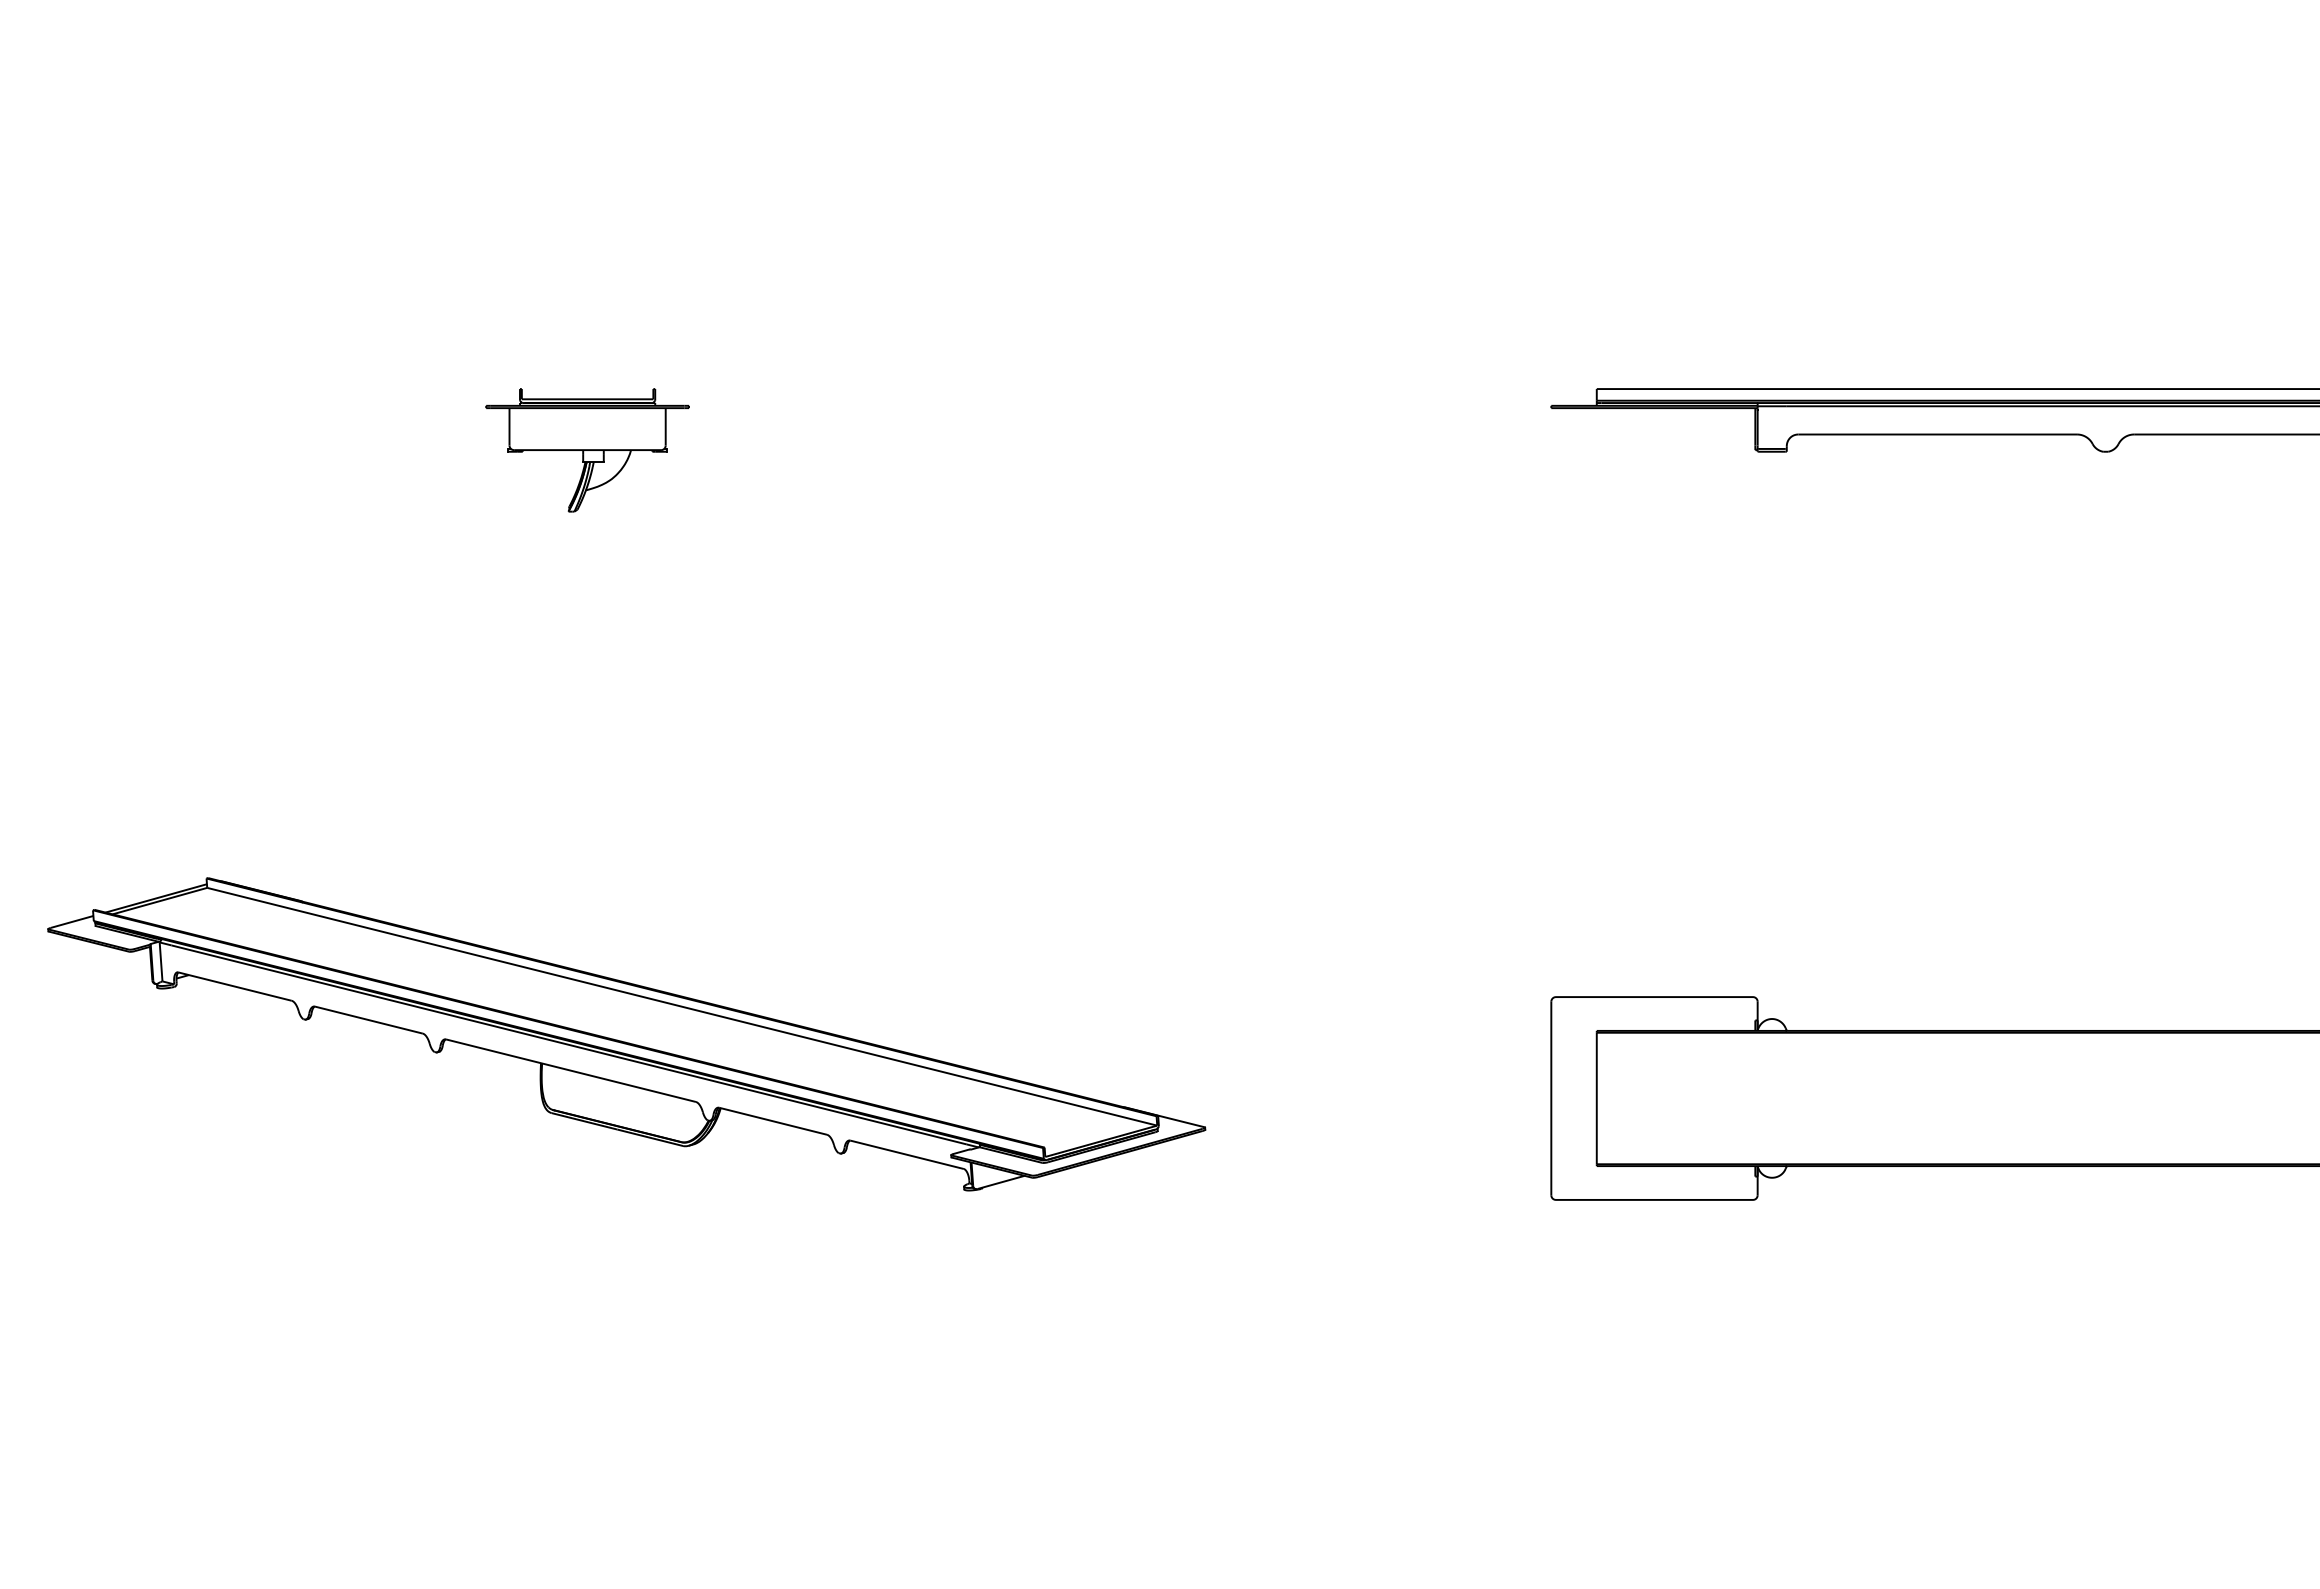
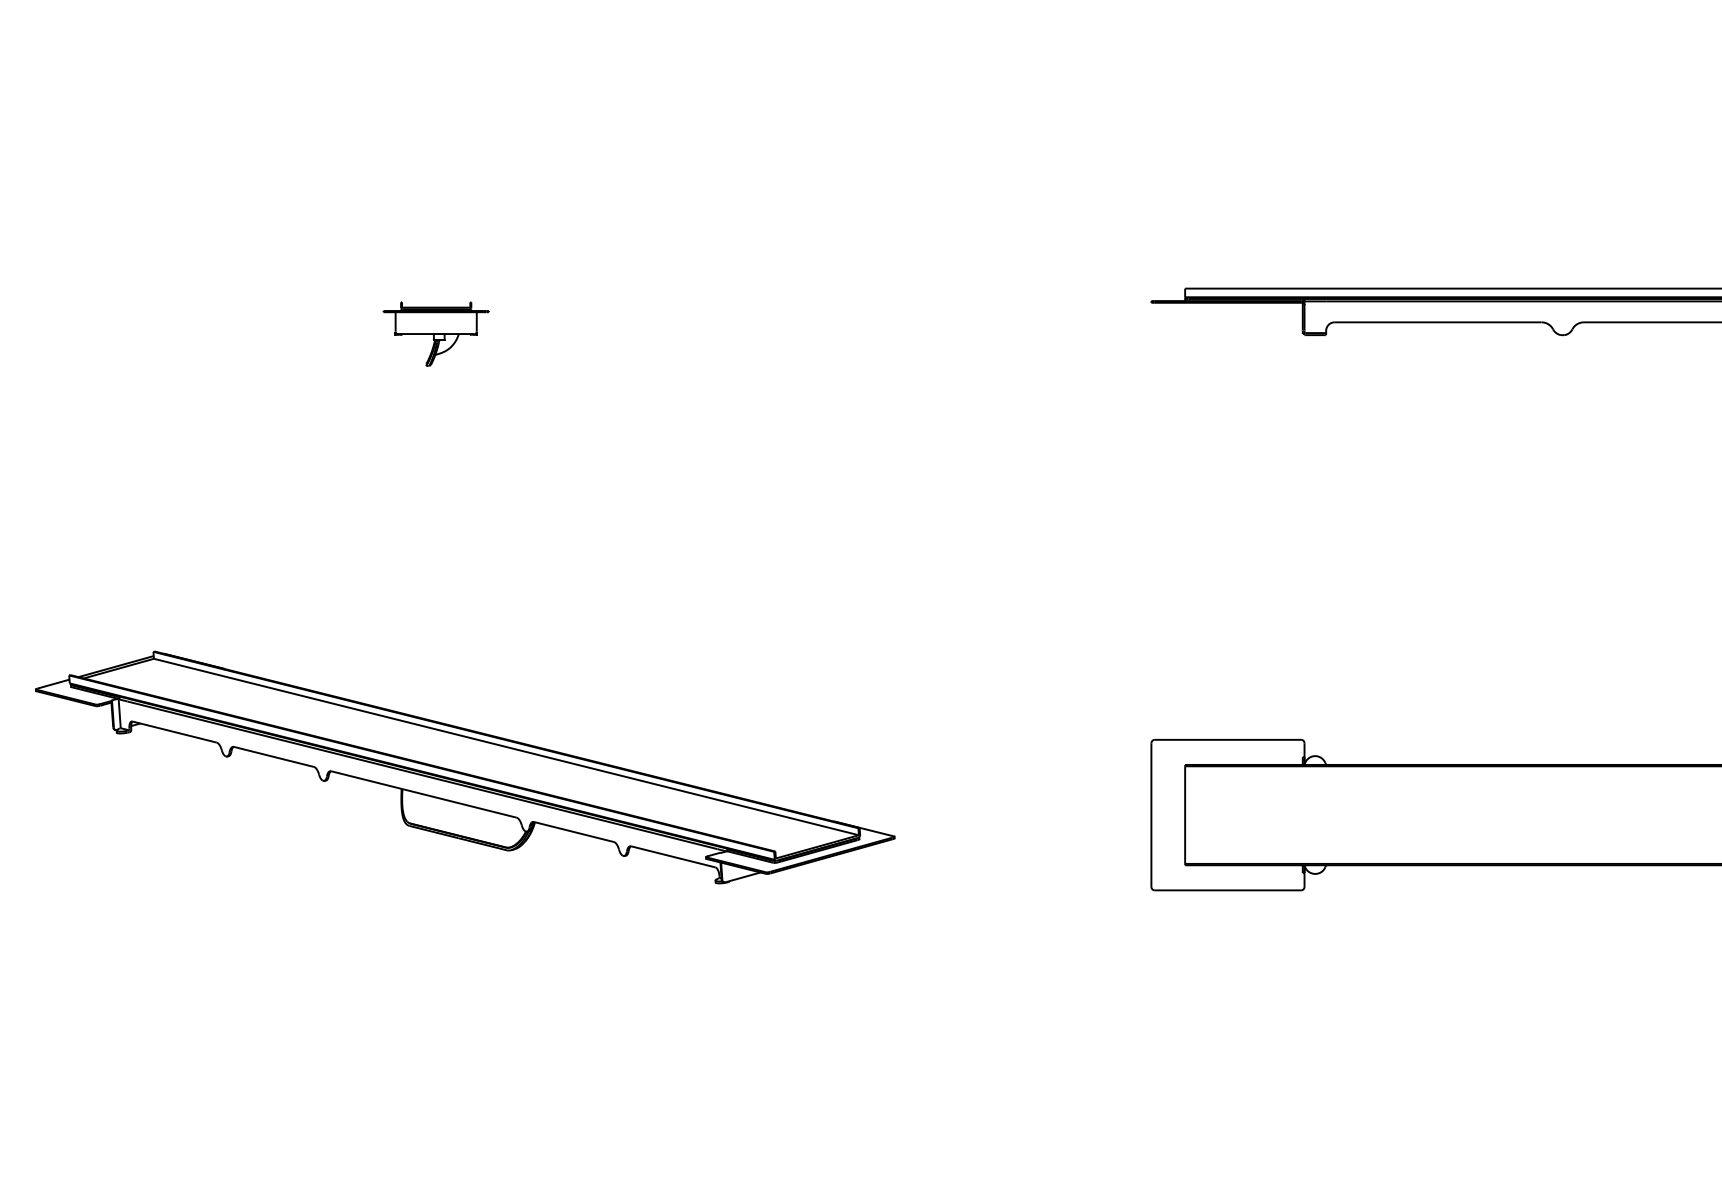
part: (587, 450) -> (436, 334), size x0.7

